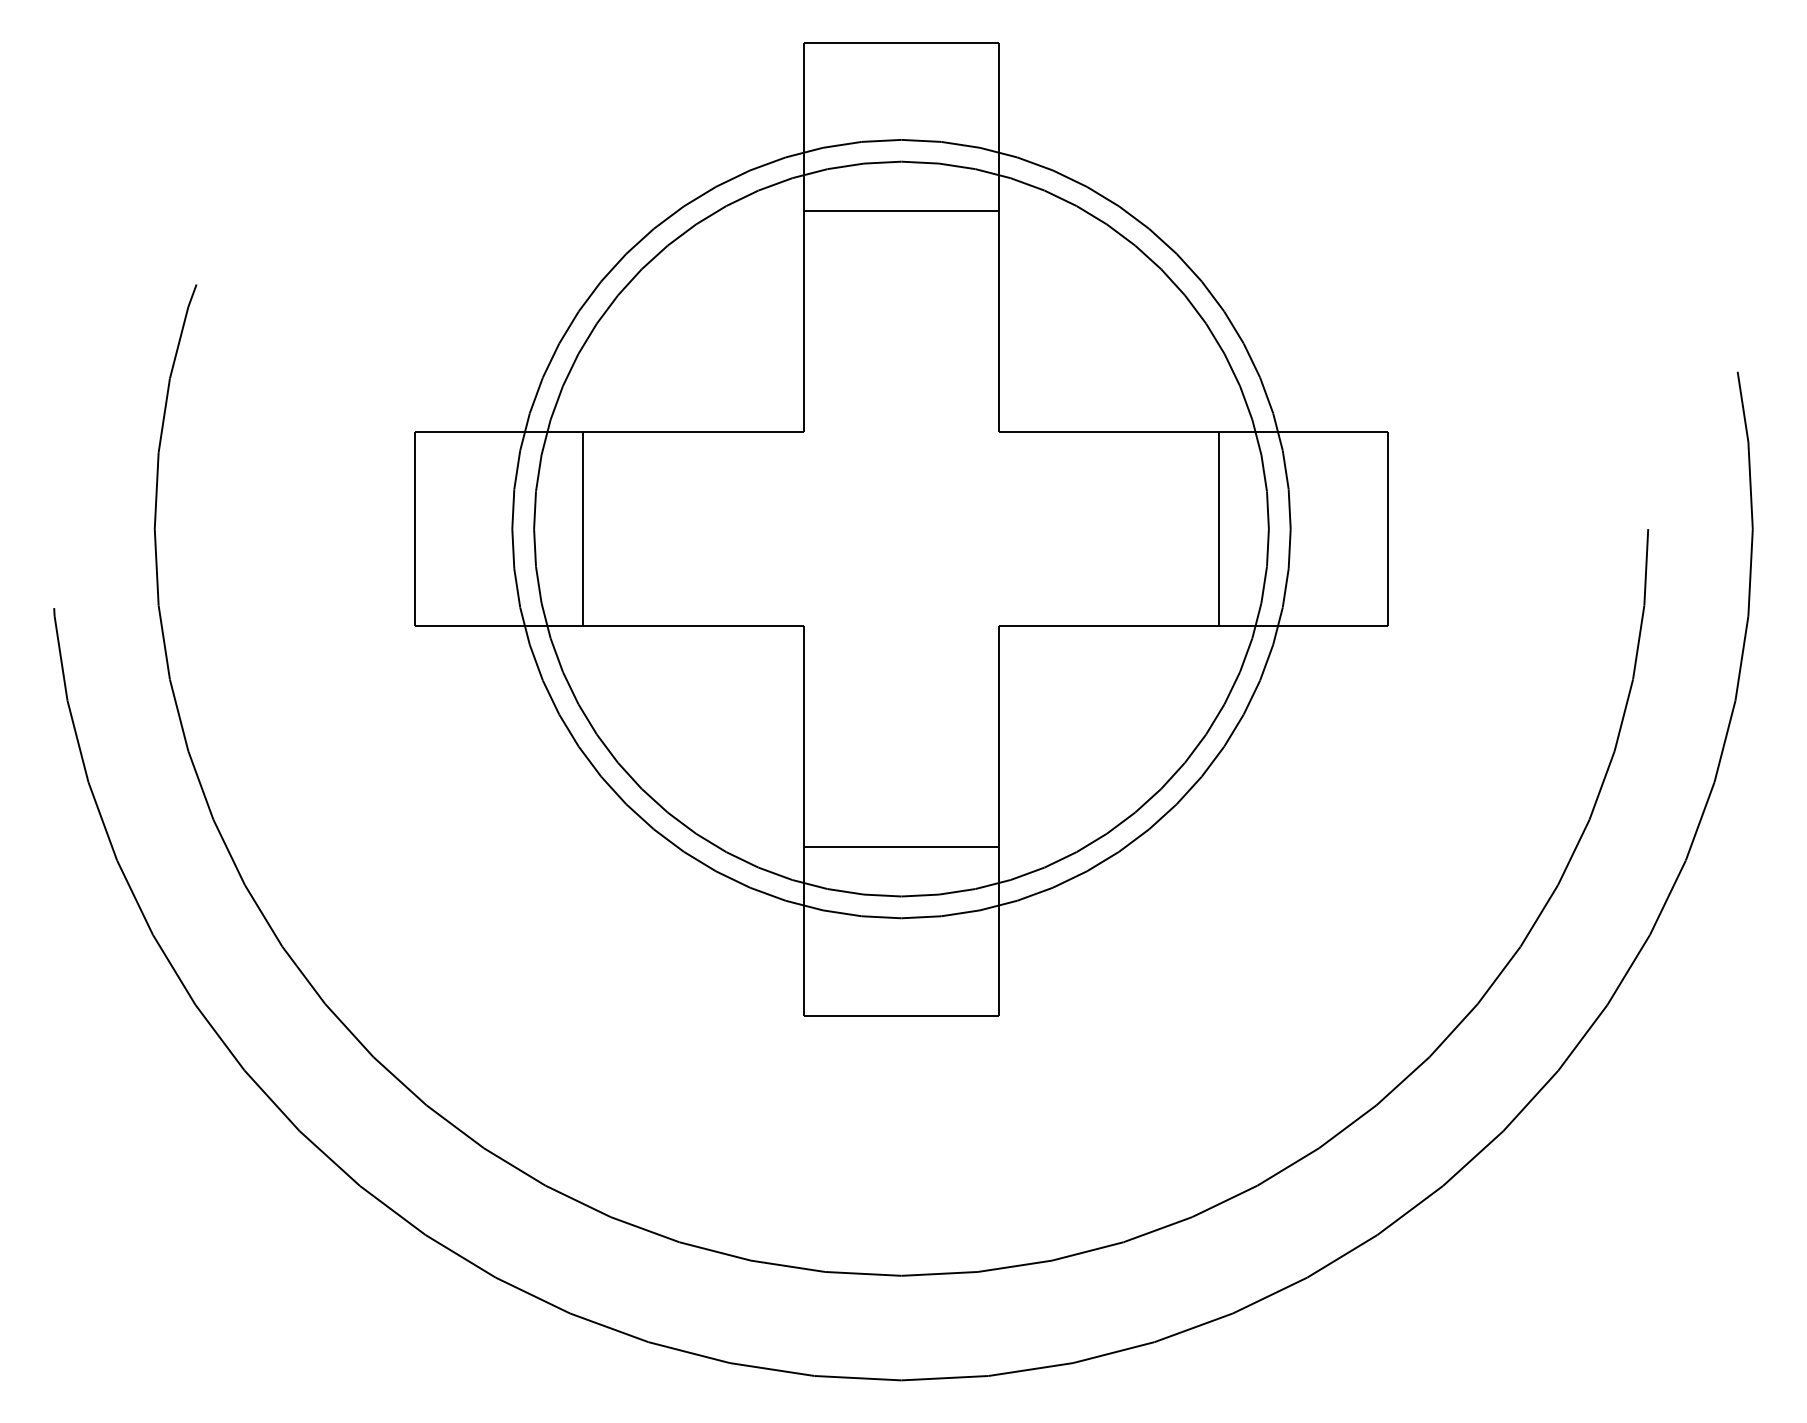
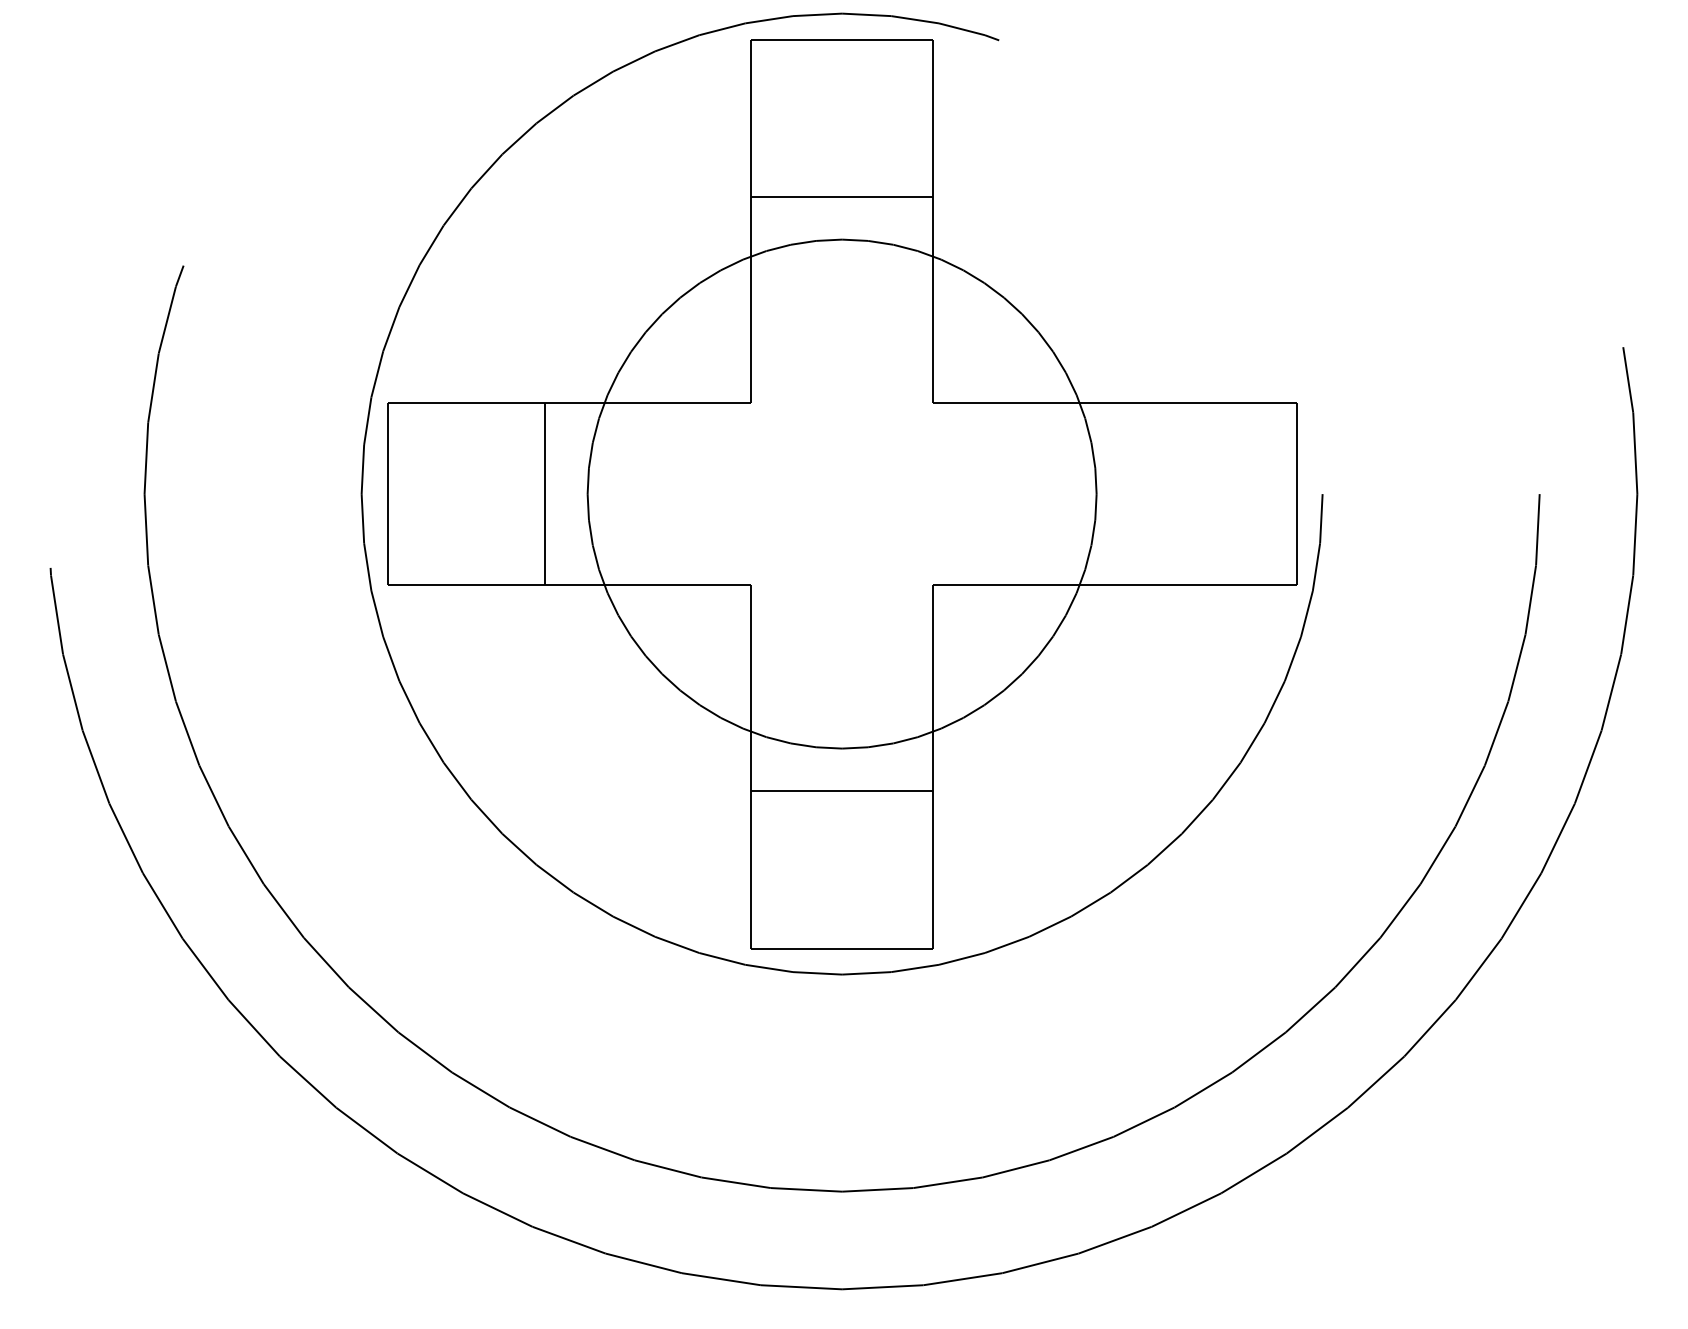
circle: (900, 528) -> (841, 493), size x0.7
circle: (900, 528) -> (841, 493), size x1.4
line: (1219, 529) -> (1139, 494), removed

